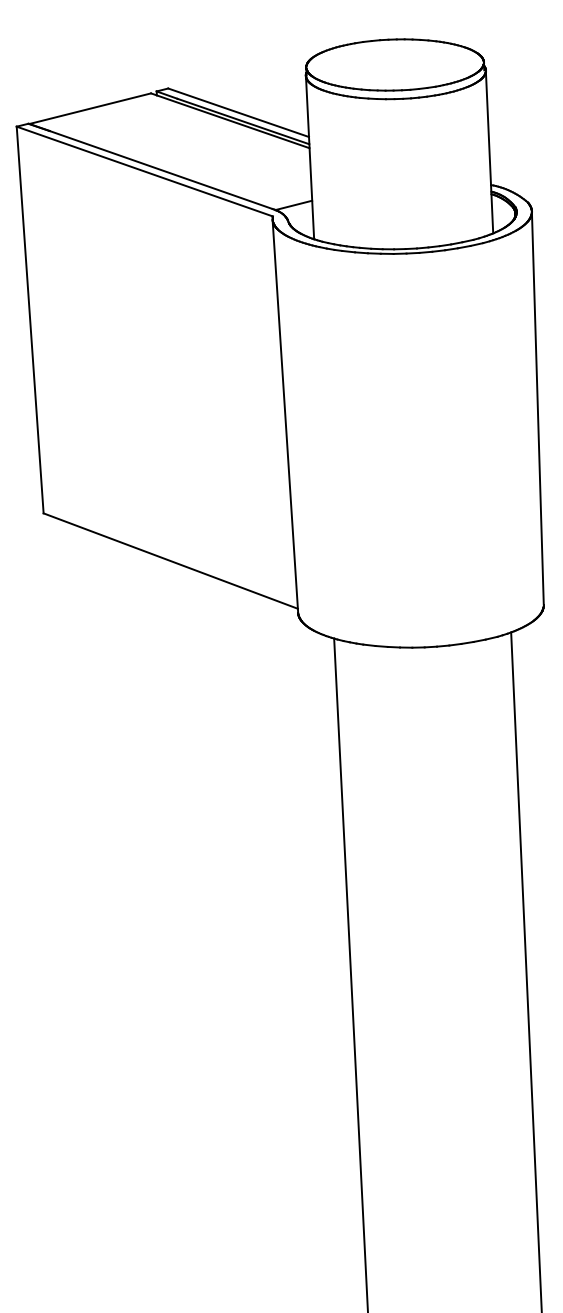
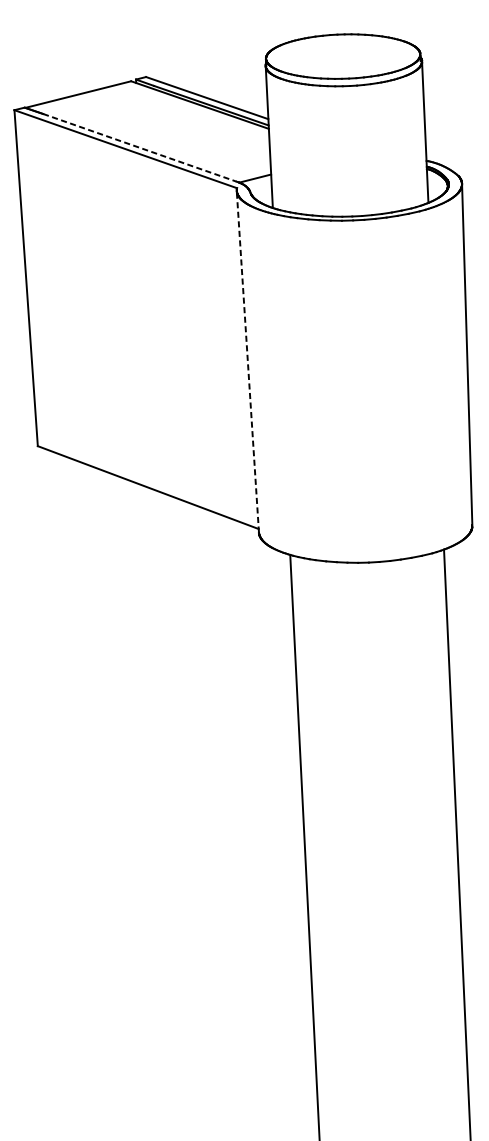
line: (161, 170) -> (140, 148), solid -> dashed
line: (285, 416) -> (247, 361), solid -> dashed

